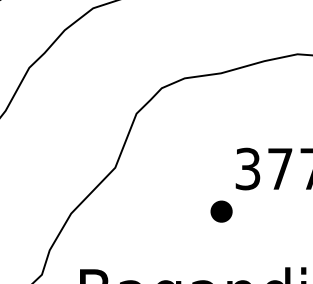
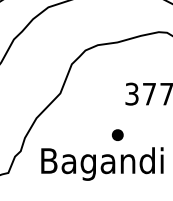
part: (221, 210) -> (117, 134), moved

